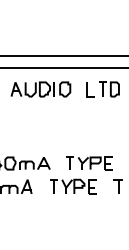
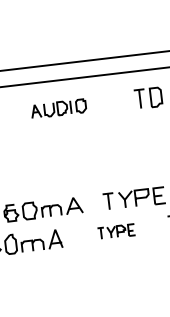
part: (40, 89) -> (58, 108), size x0.7
curve: (87, 89) -> (120, 101), removed
part: (73, 186) -> (116, 231), size x0.6

